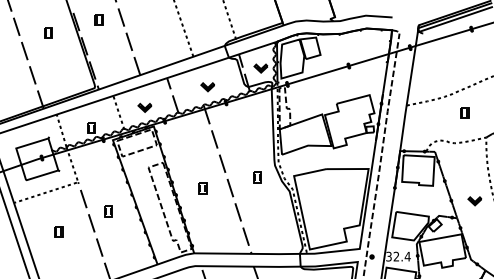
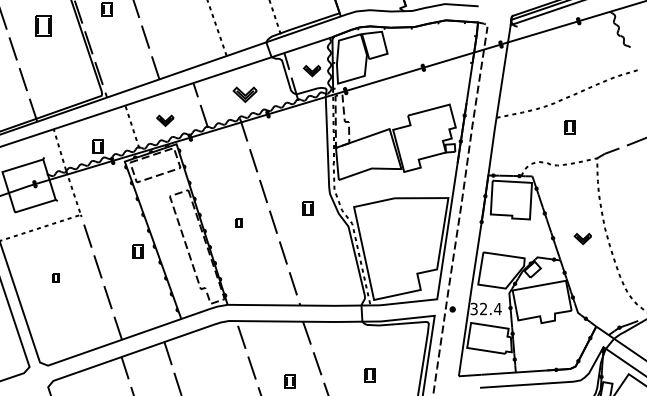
part: (48, 32) -> (43, 25), size x1.6
part: (207, 87) -> (244, 94), size x1.4
part: (202, 188) -> (238, 222), size x0.6
part: (107, 211) -> (137, 251), moved
part: (58, 232) -> (55, 278), size x0.6

